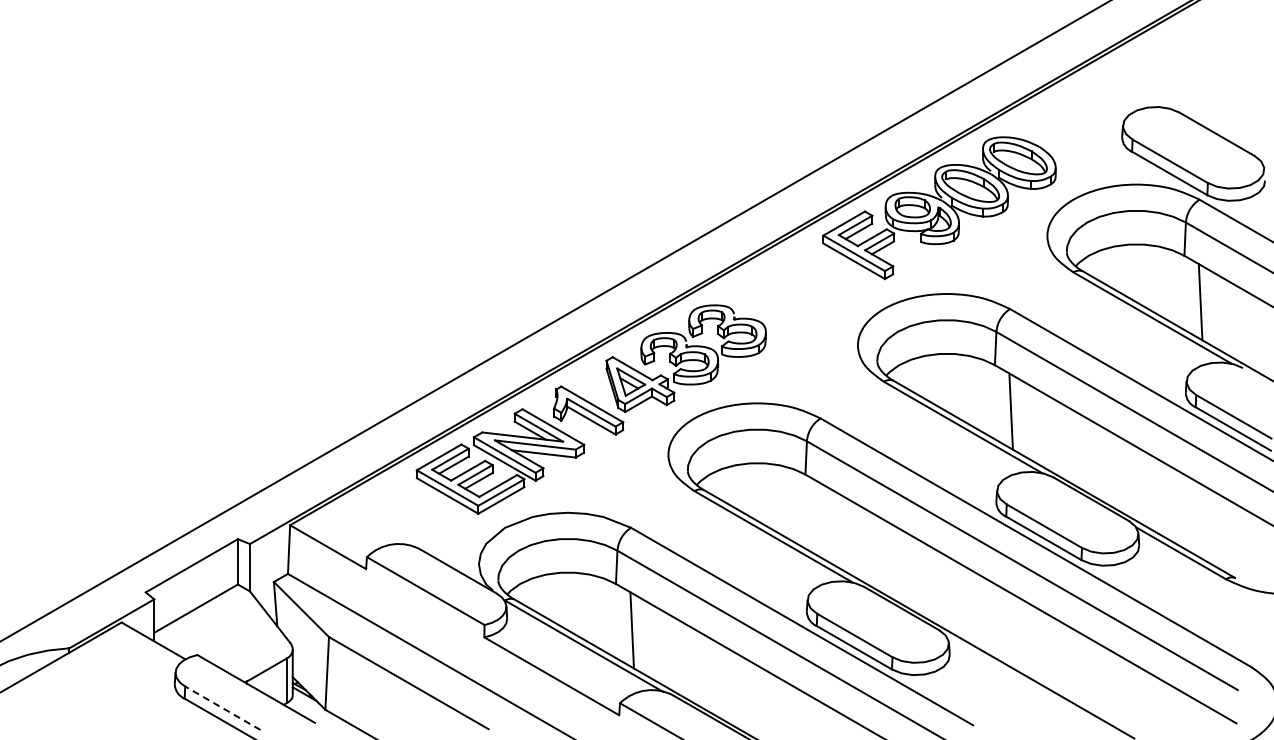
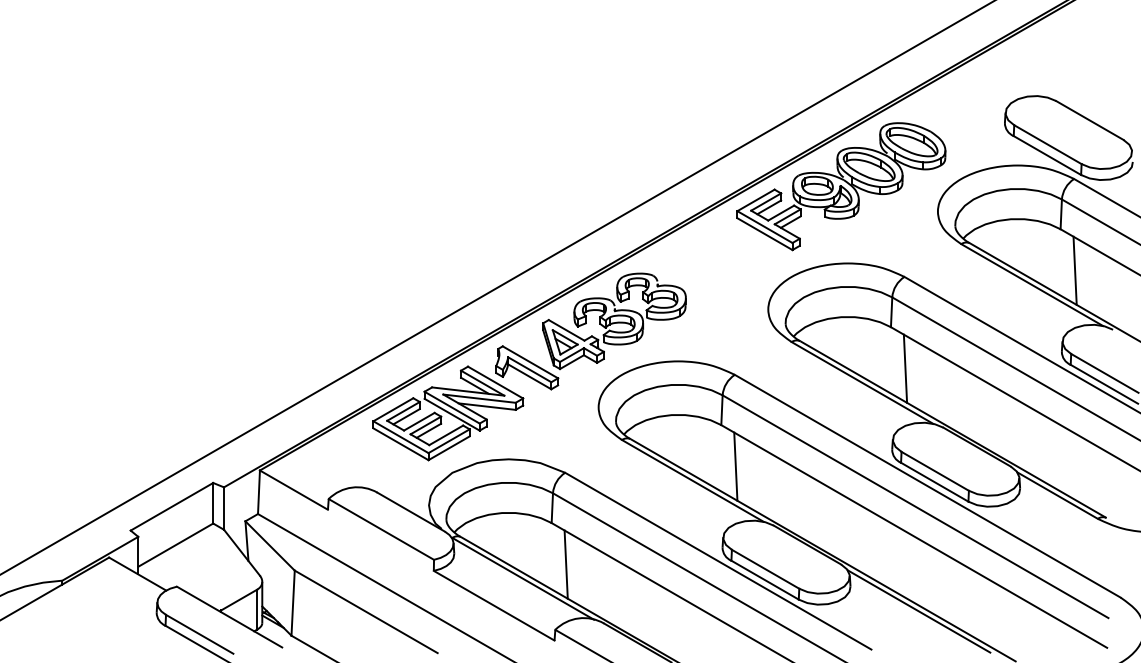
line: (821, 520) -> (735, 466), added
line: (1025, 682) -> (918, 611), added
line: (222, 707) -> (199, 633), dashed -> solid

